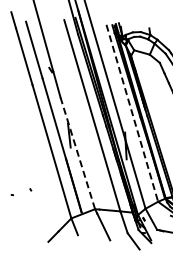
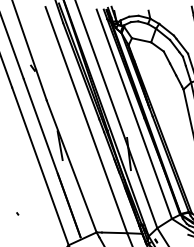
line: (132, 113) -> (134, 114), dashed -> solid
line: (77, 152) -> (71, 165), dashed -> solid

